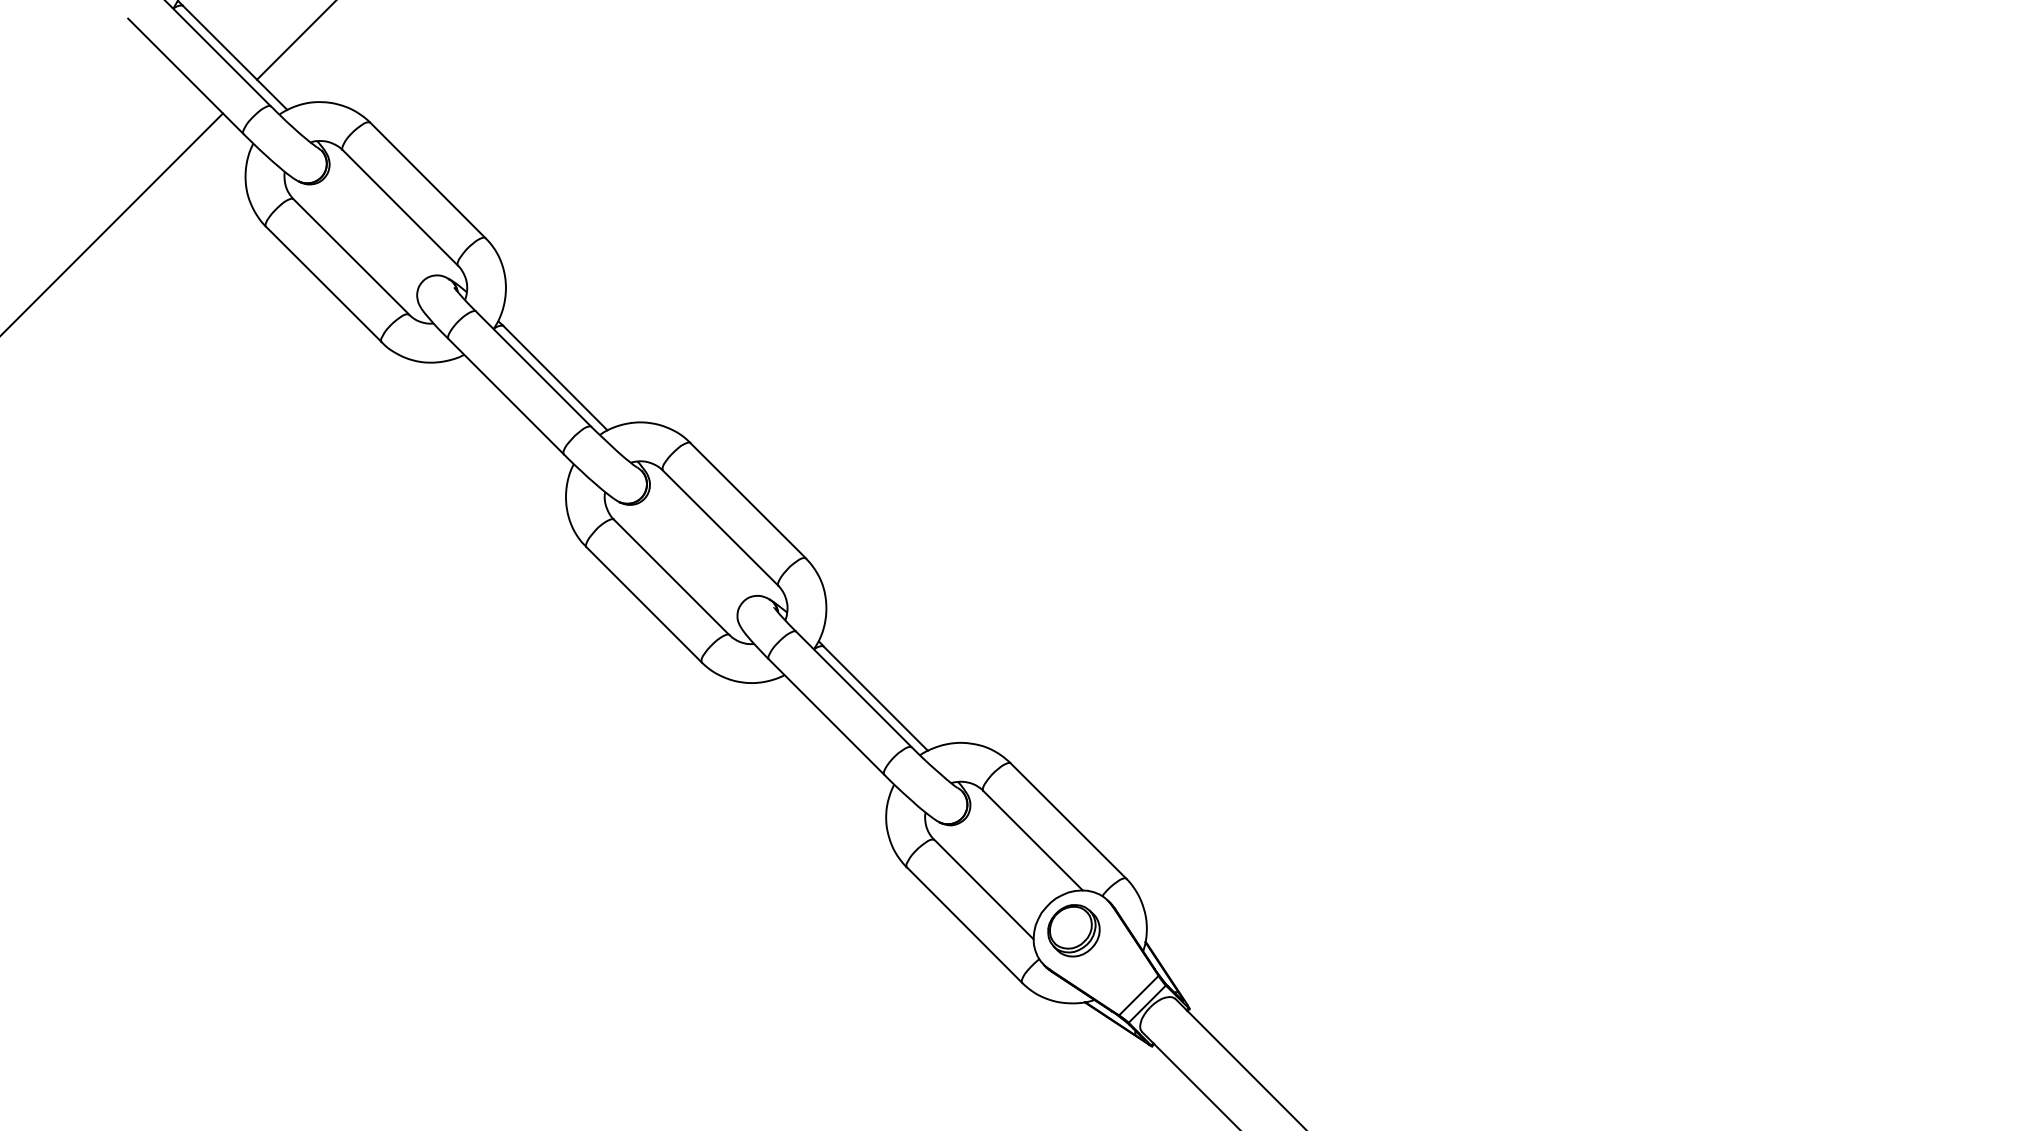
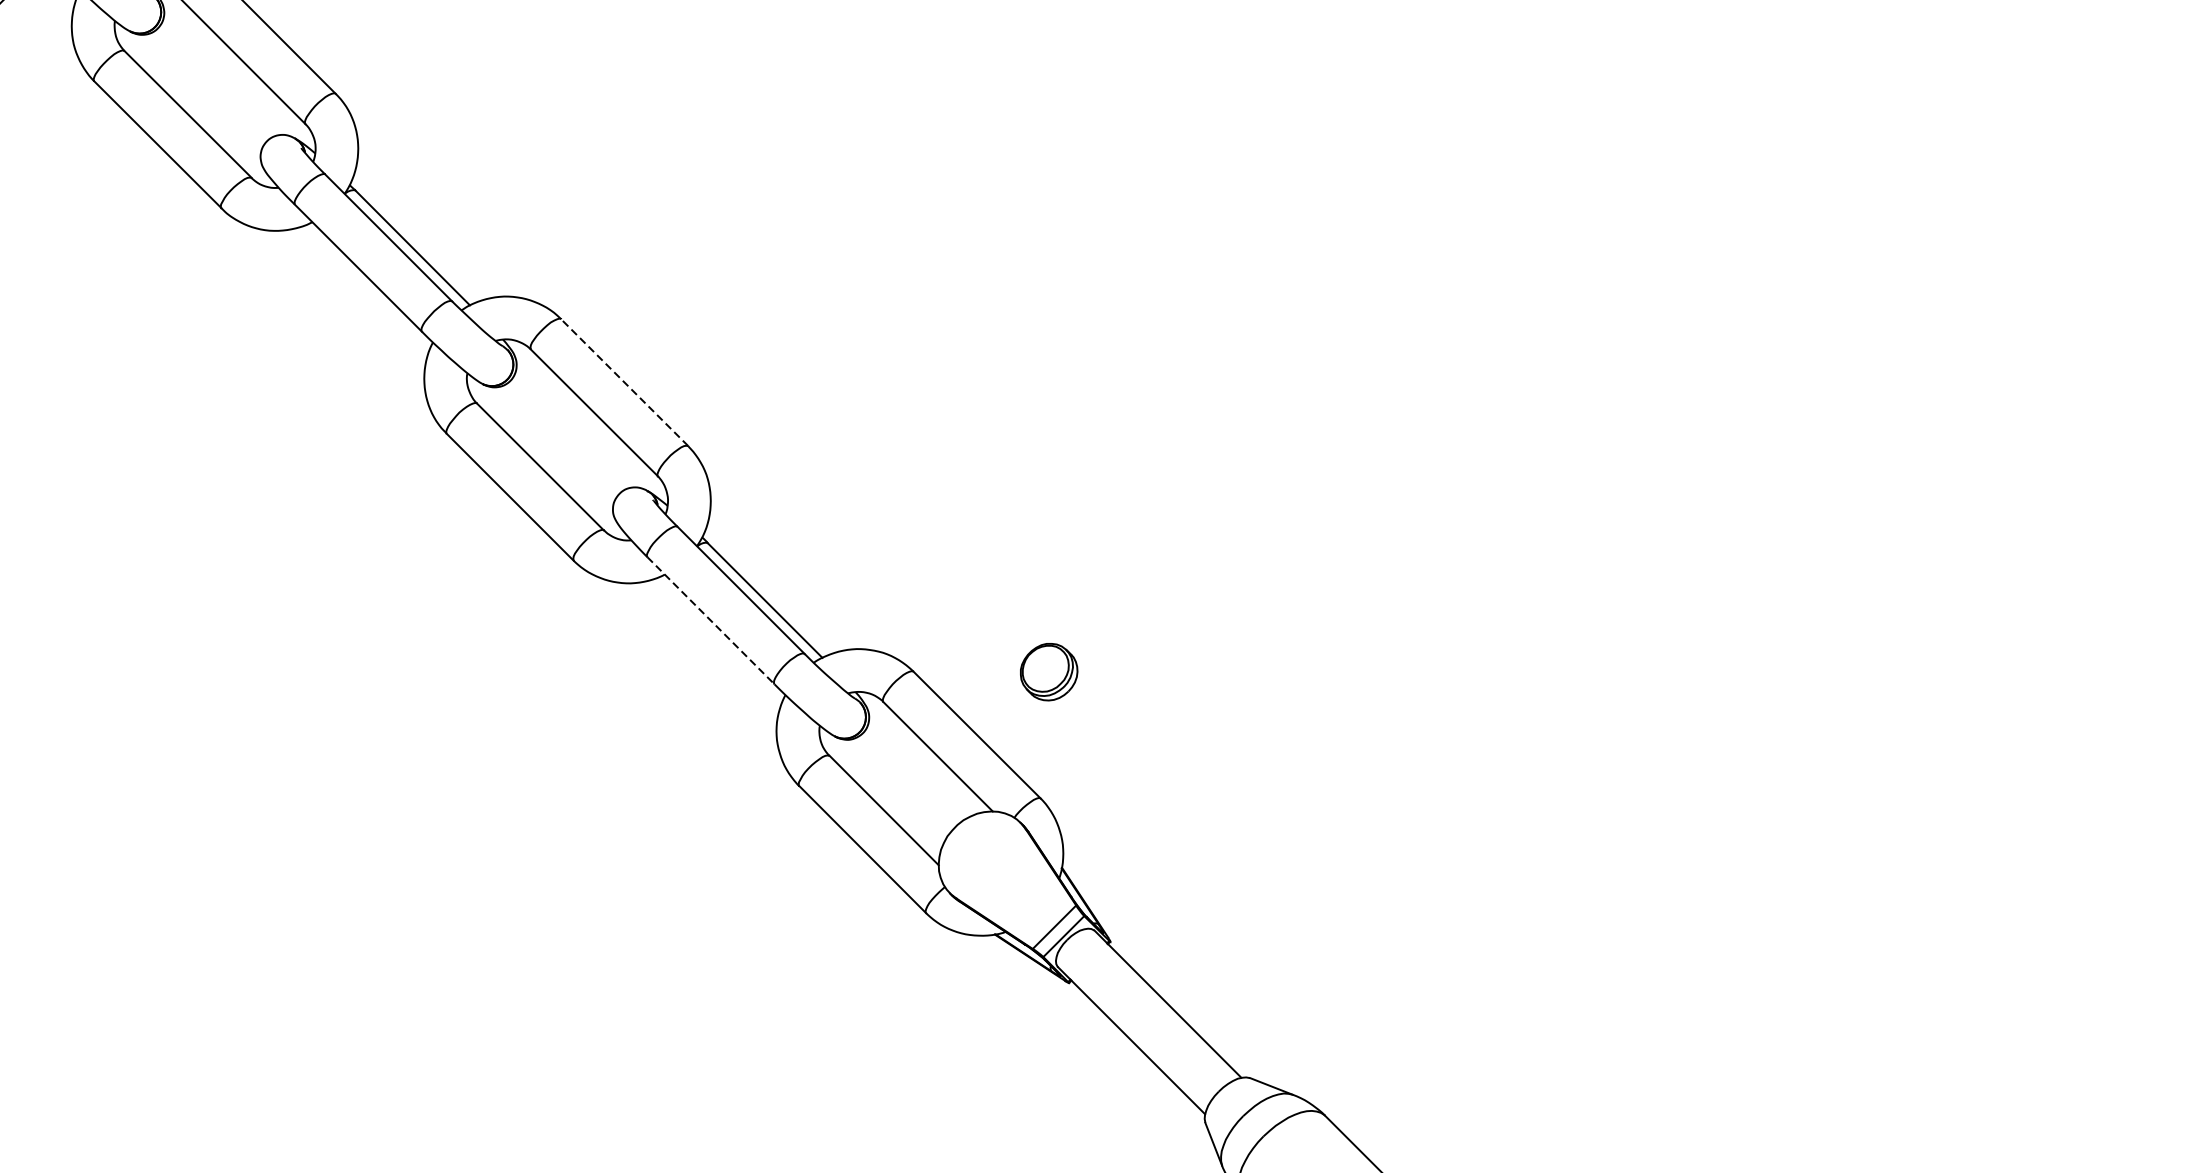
line: (748, 500) -> (625, 382), solid -> dashed
line: (826, 717) -> (710, 621), solid -> dashed
part: (1073, 930) -> (1048, 671), moved

